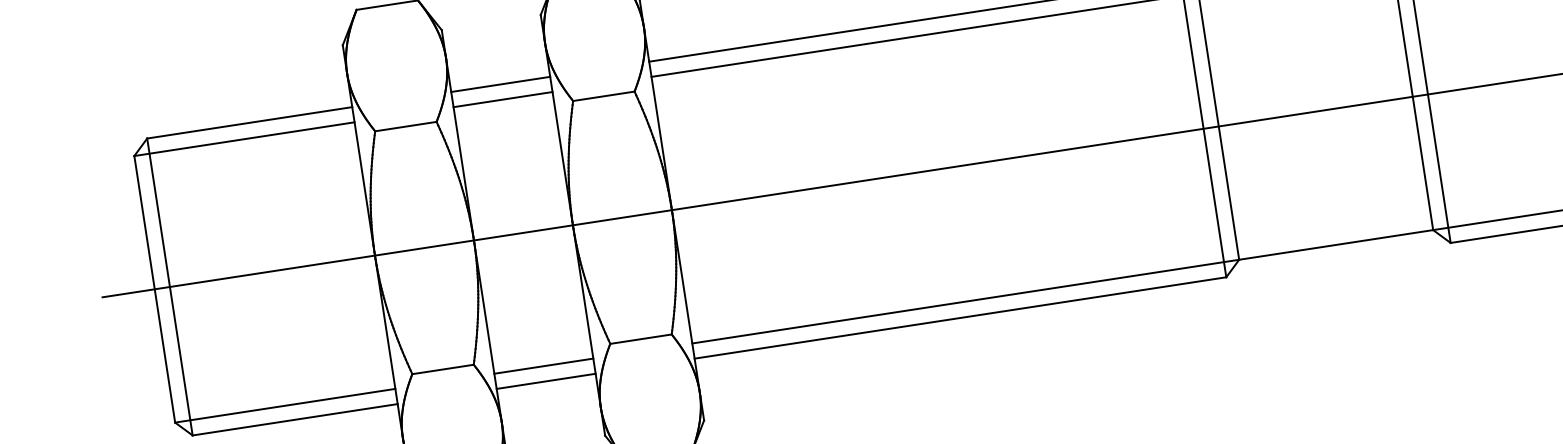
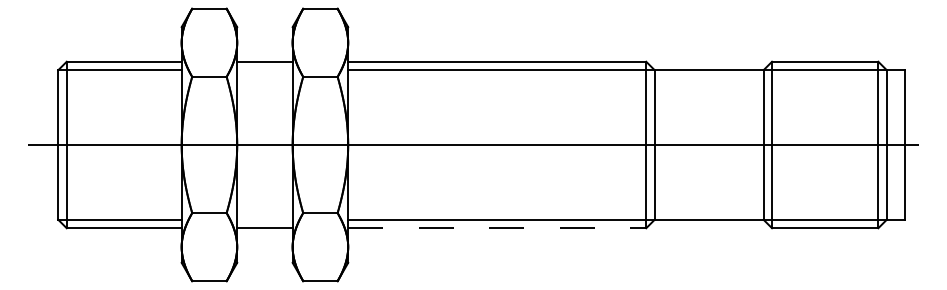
line: (502, 100) -> (264, 70), removed
line: (961, 318) -> (497, 228), solid -> dashed
line: (542, 365) -> (264, 219), removed

